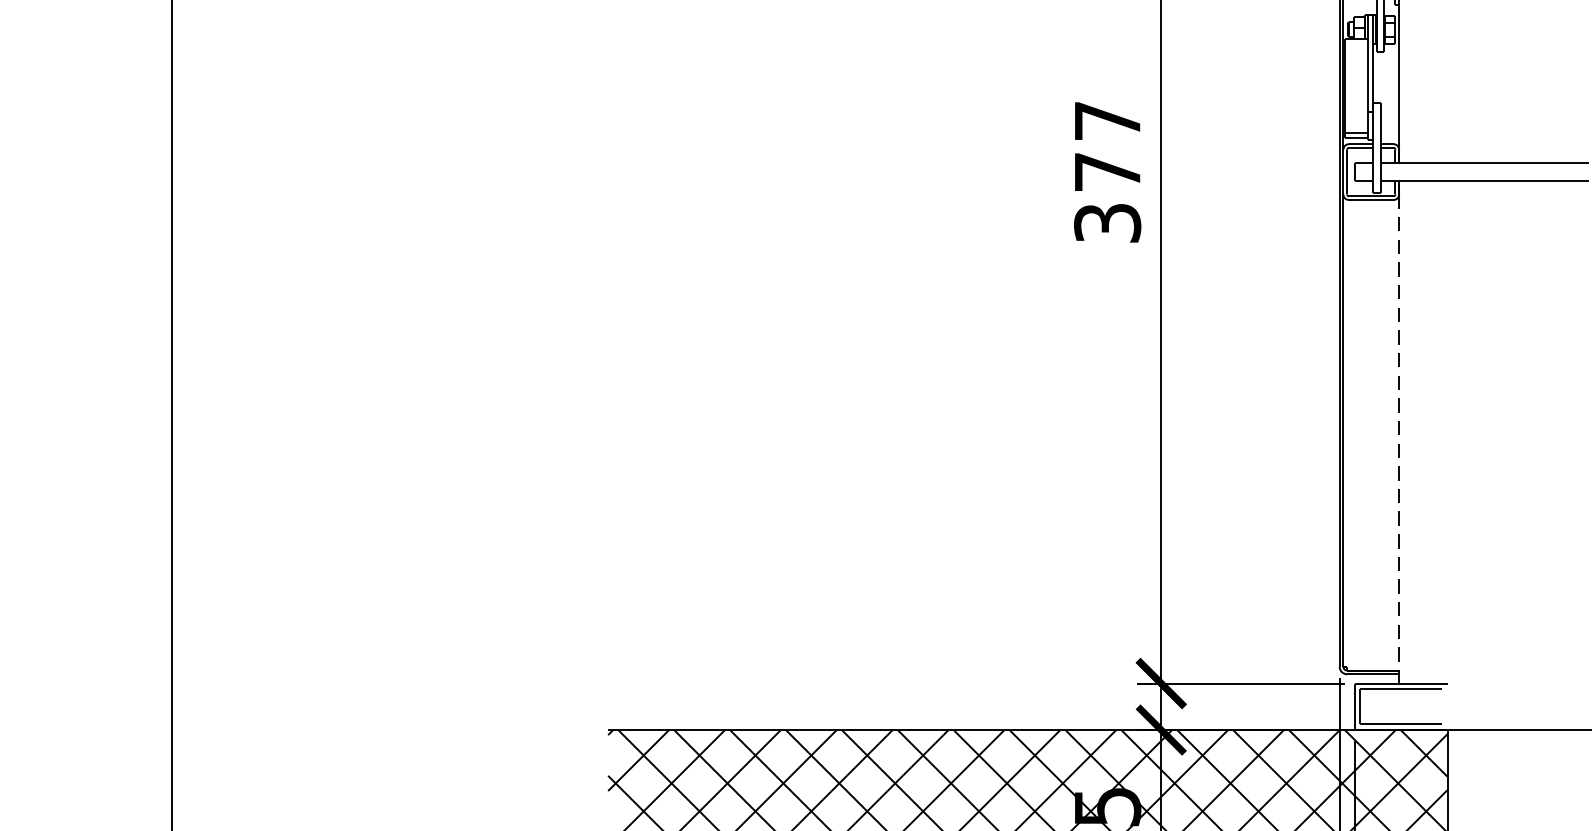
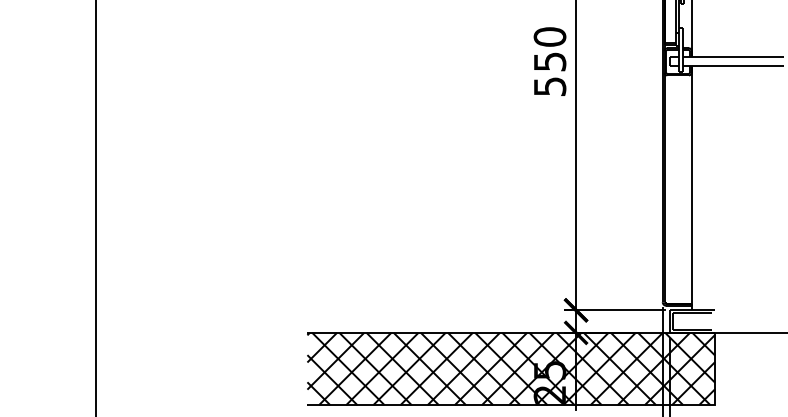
text: (1106, 171) -> (549, 61), 377 -> 550
line: (1398, 432) -> (691, 188), dashed -> solid

